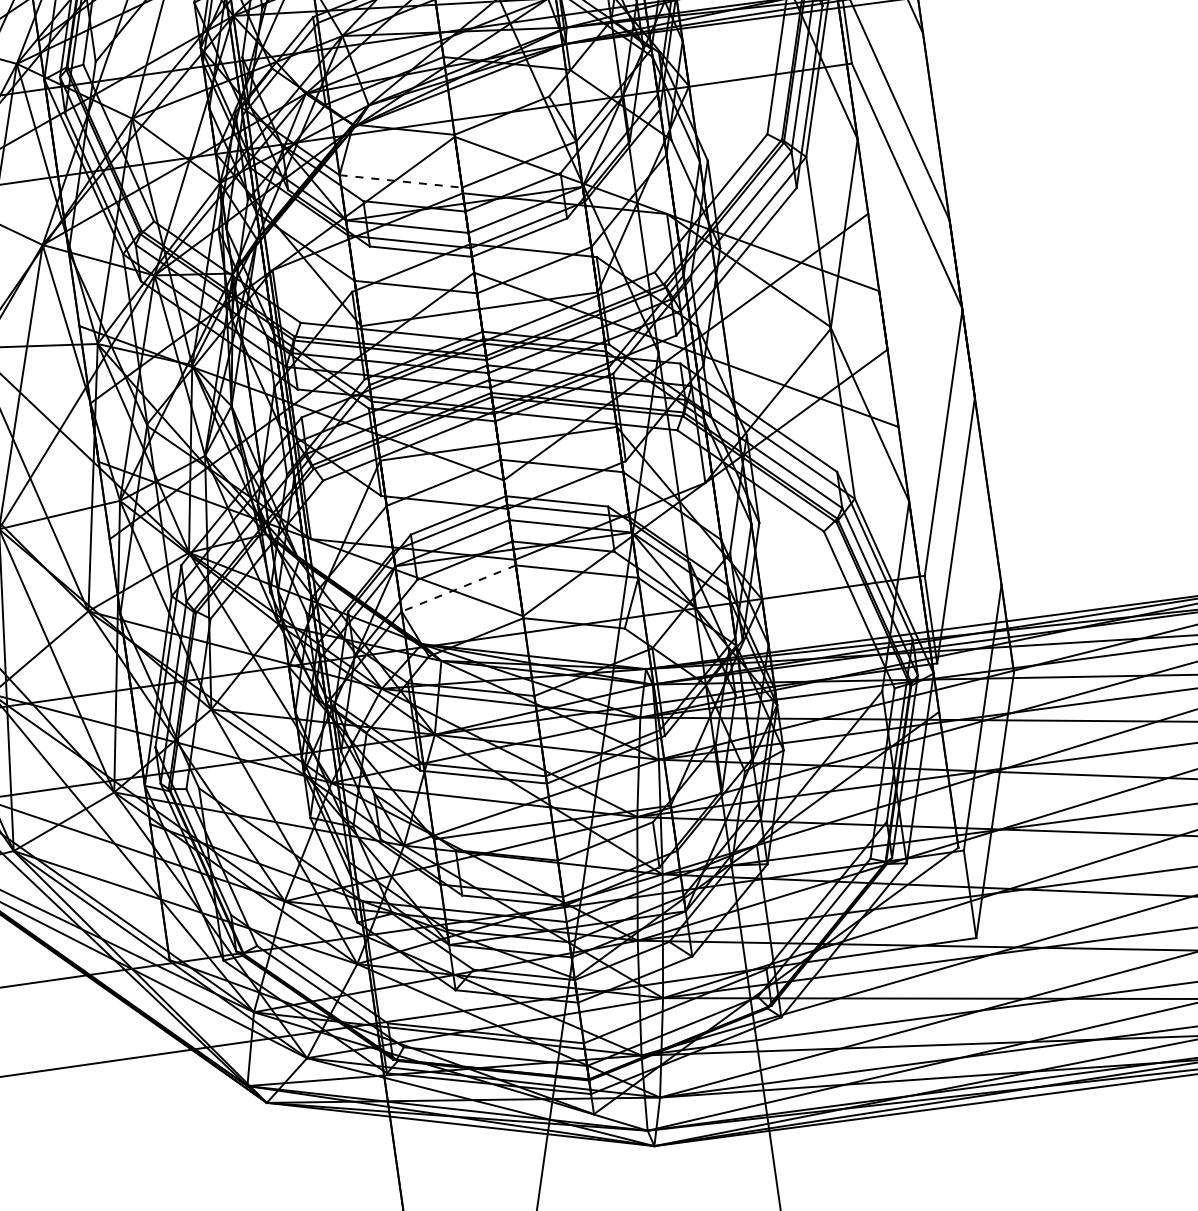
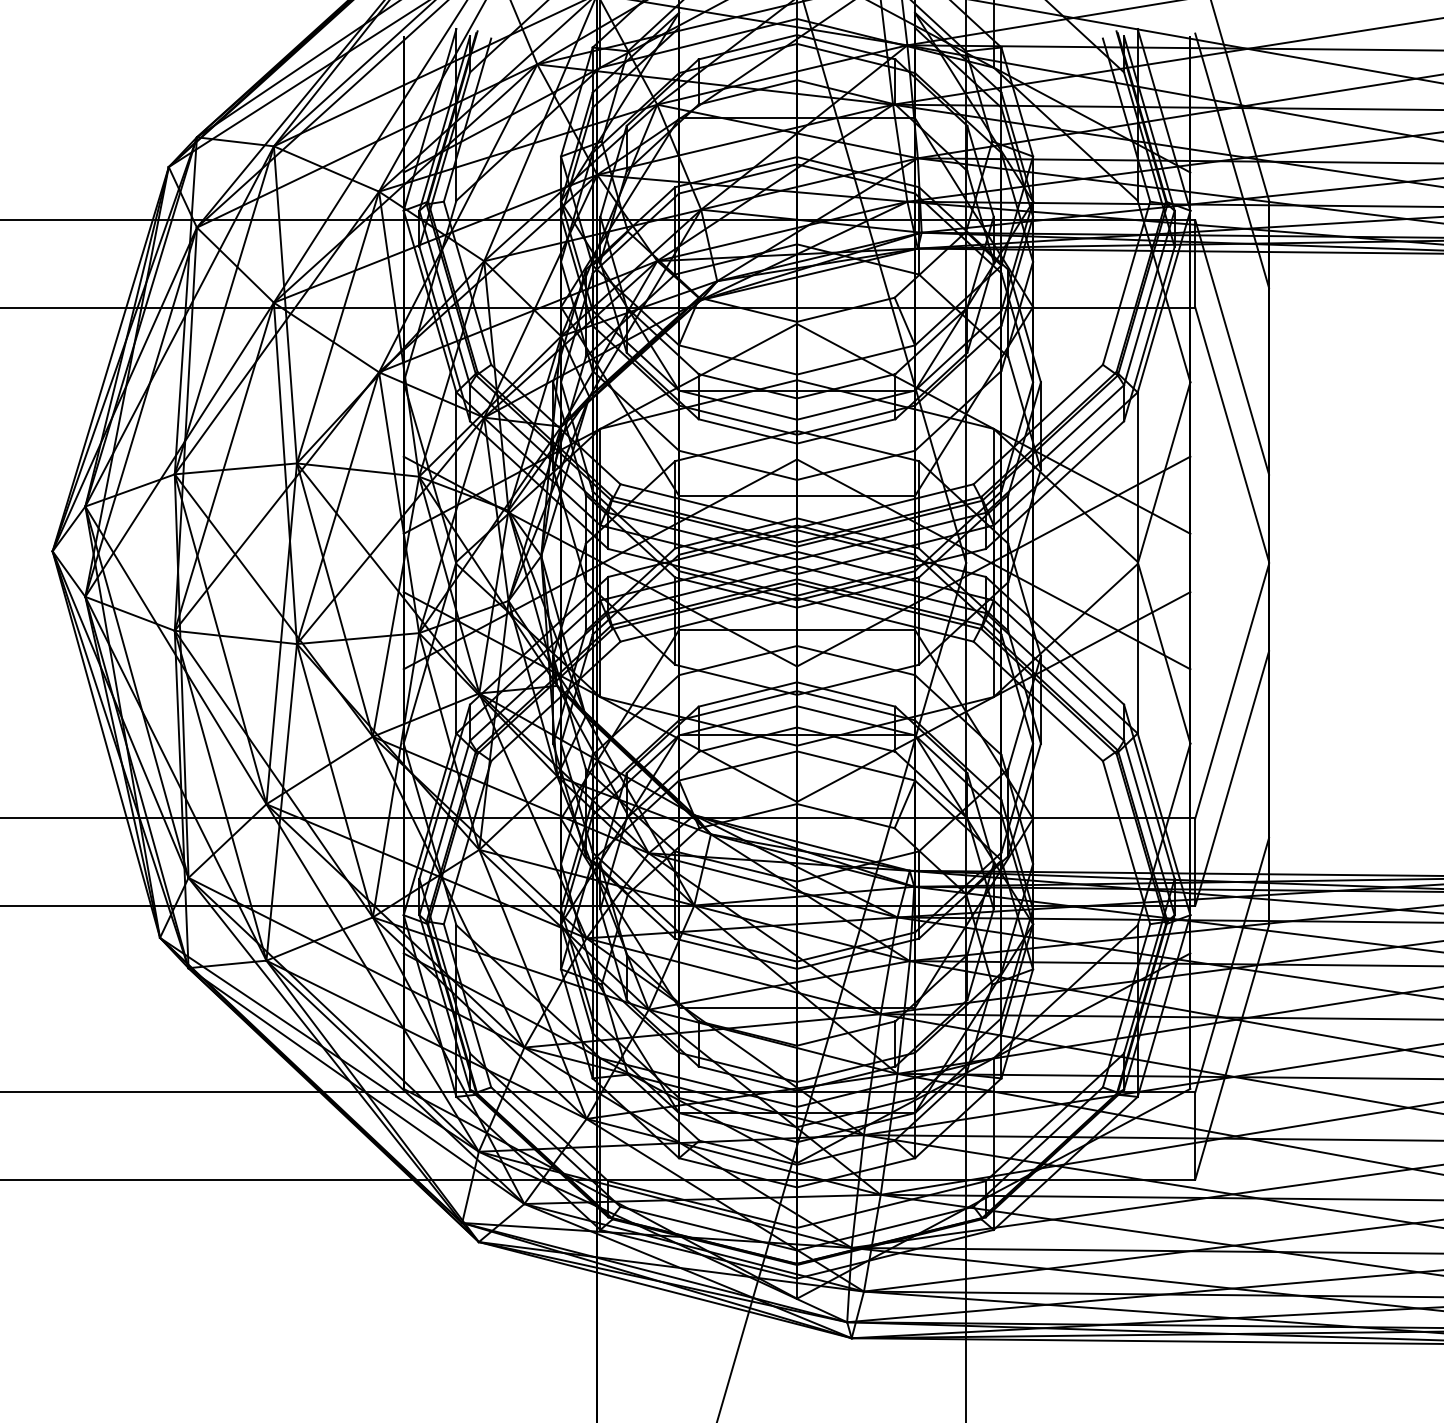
line: (401, 180) -> (738, 359), dashed -> solid
line: (459, 587) -> (738, 765), dashed -> solid

